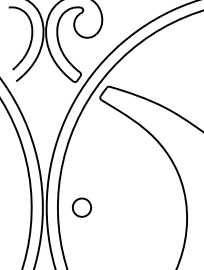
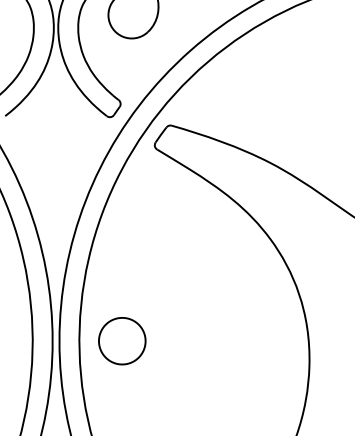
part: (81, 207) -> (121, 340), size x1.43

